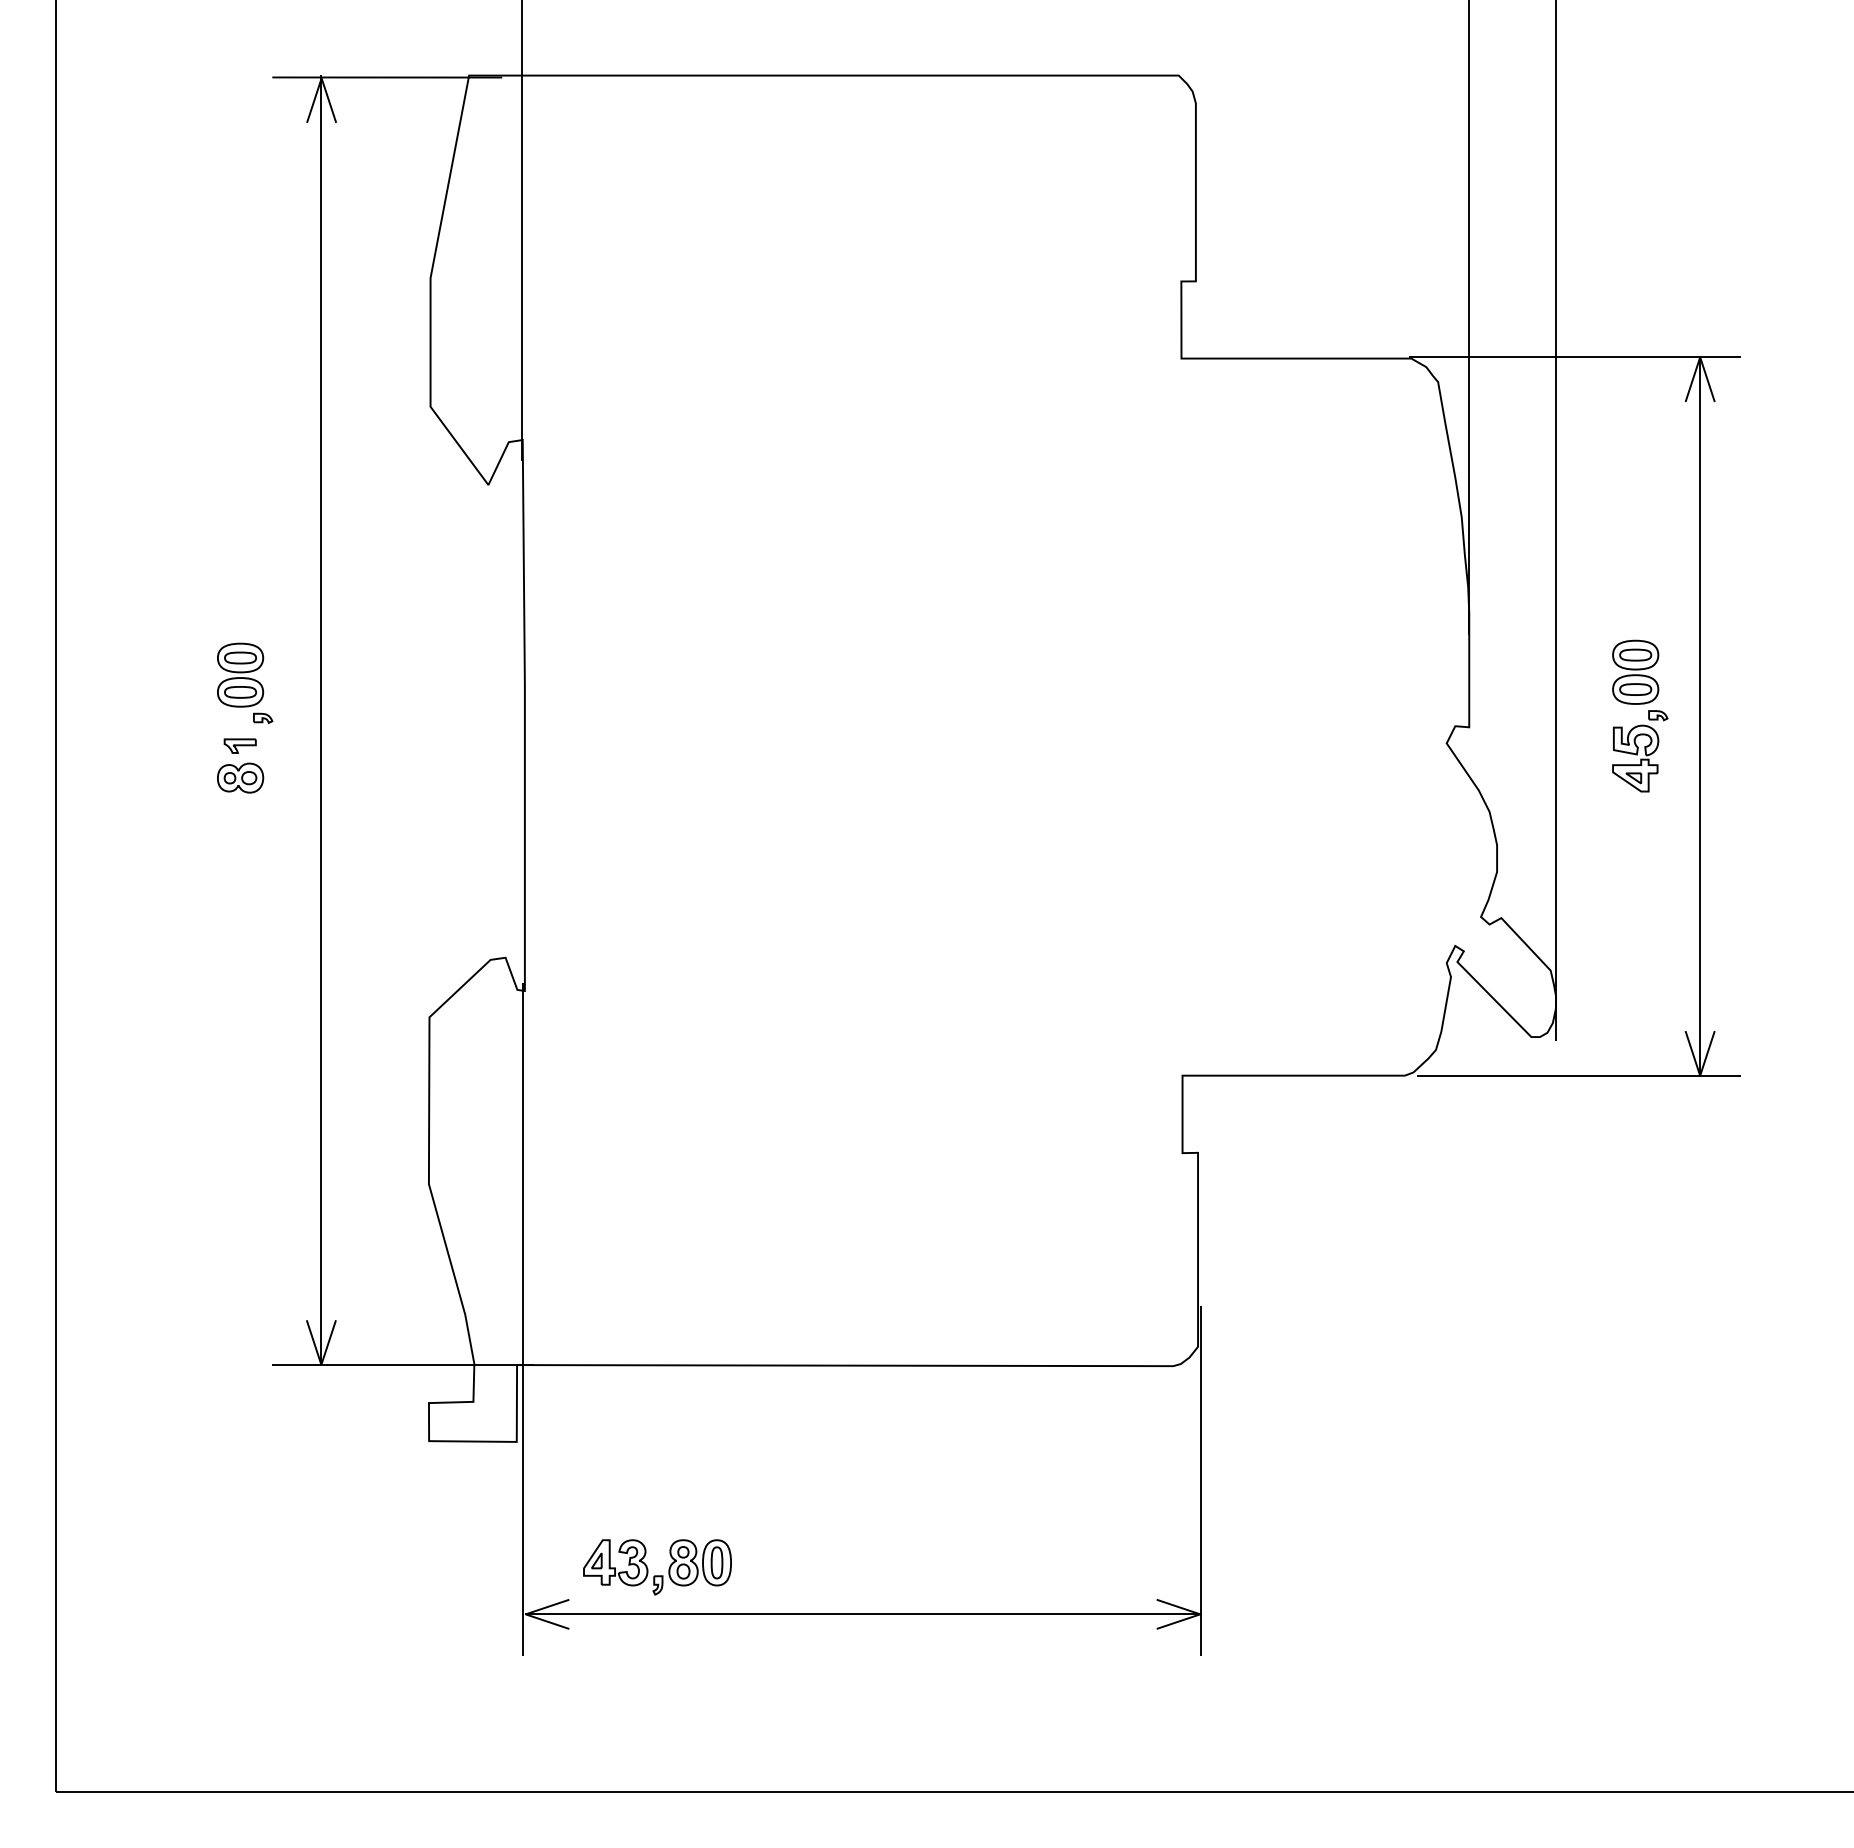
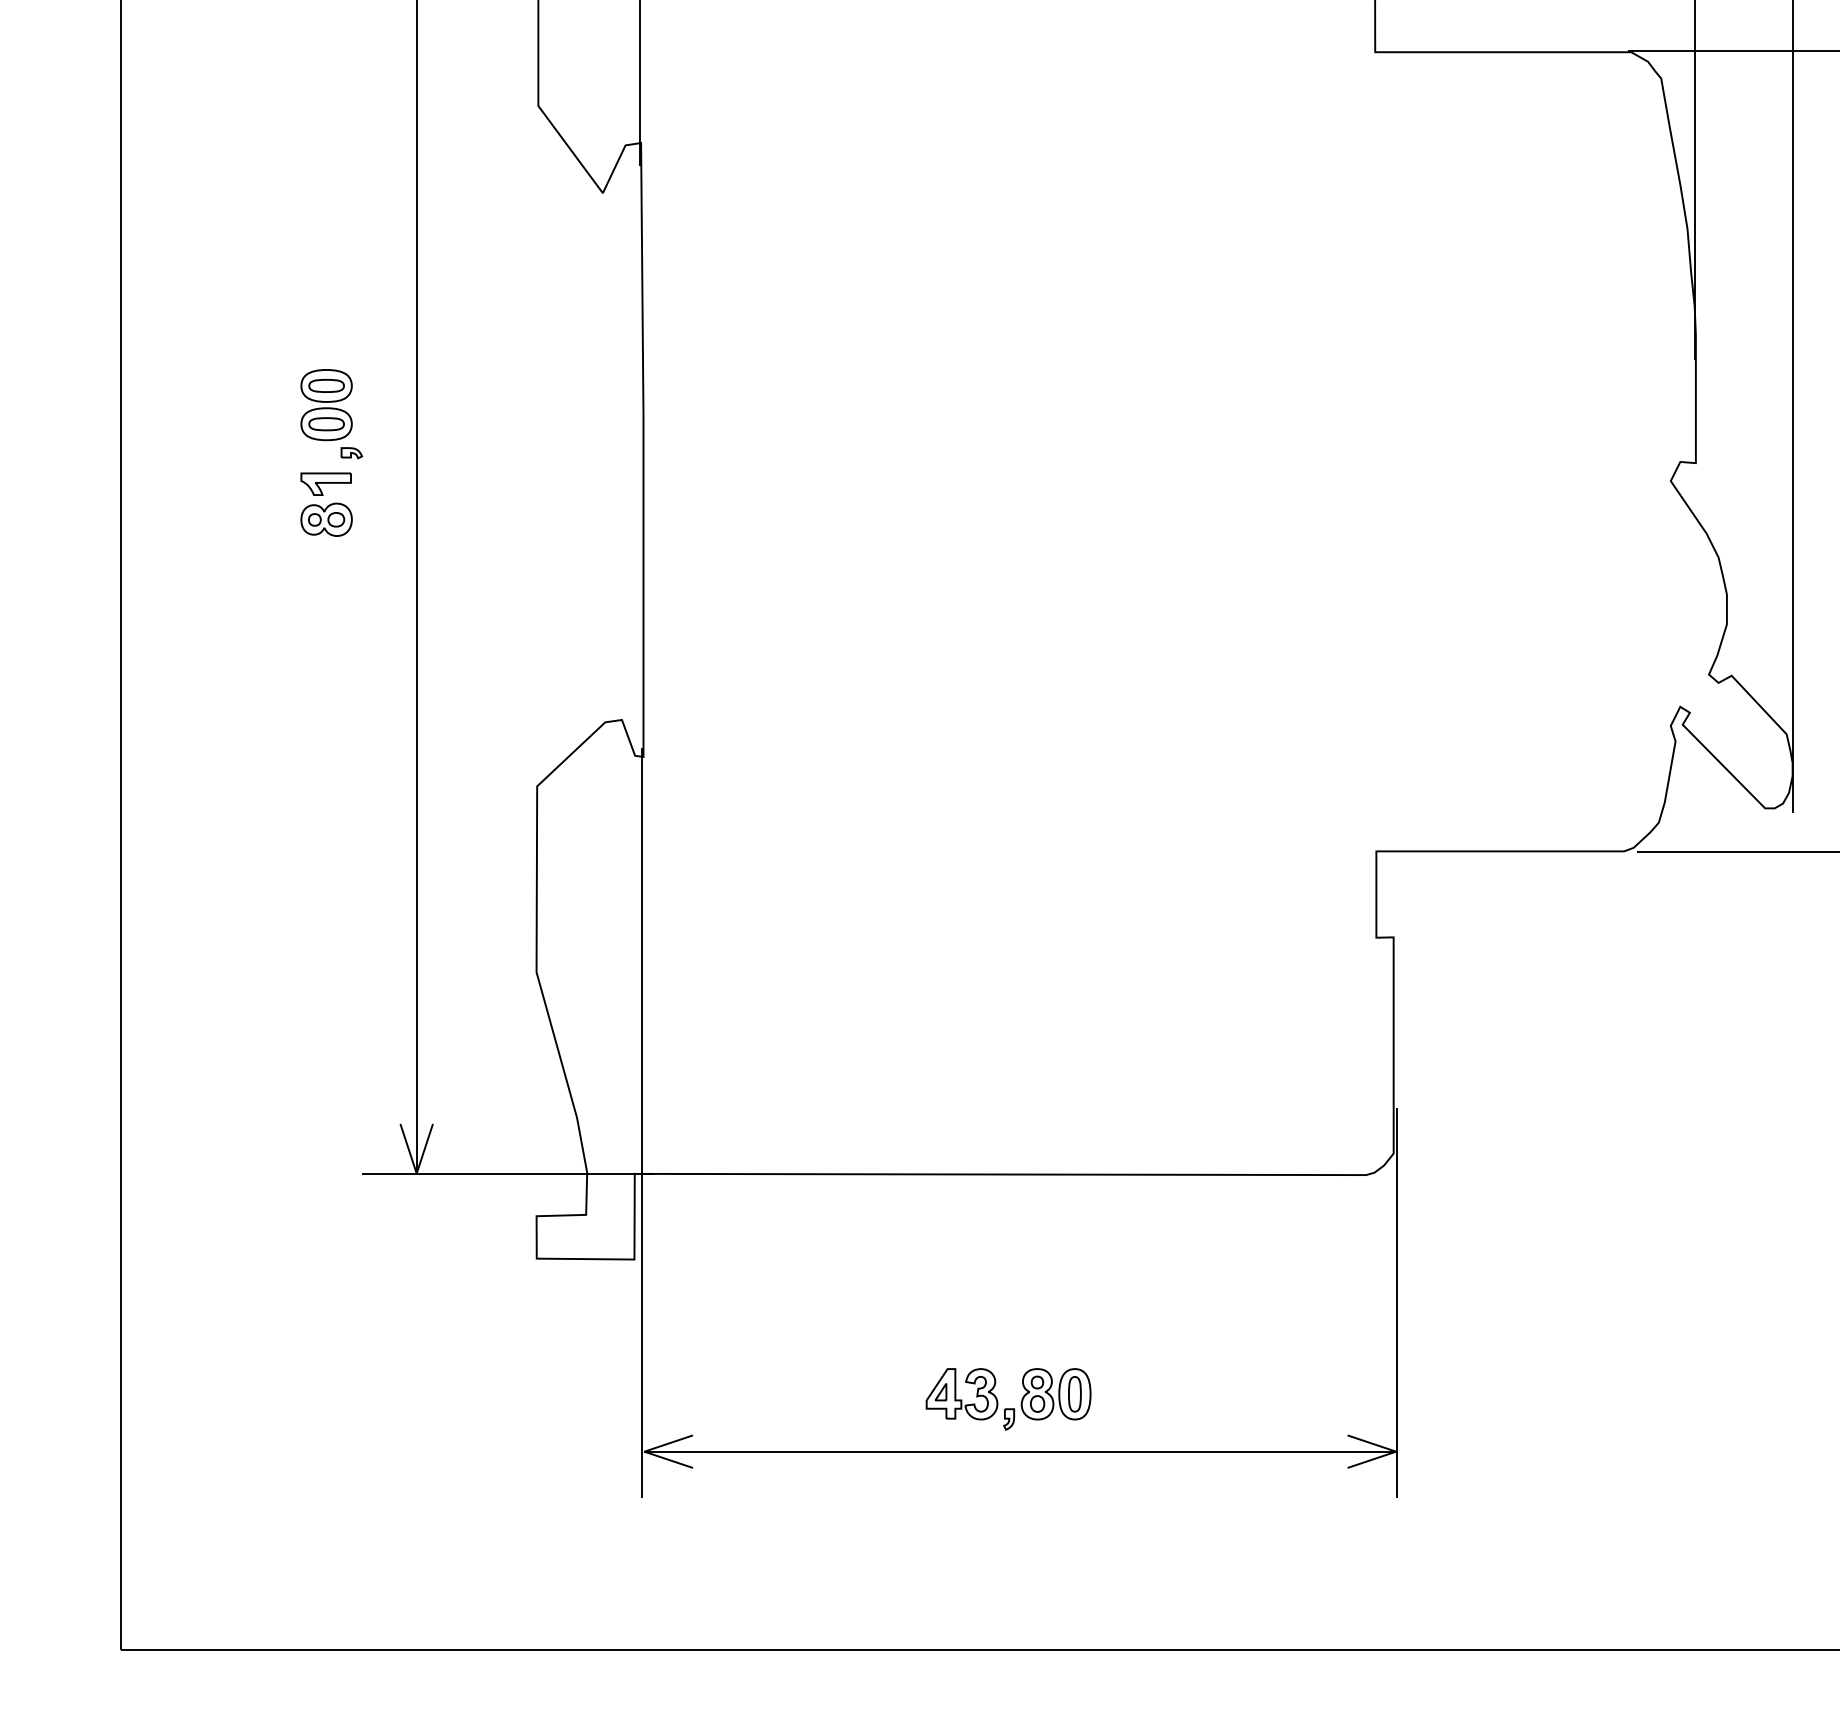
part: (240, 745) -> (326, 483), size x1.43
part: (657, 1575) -> (1008, 1408), moved

